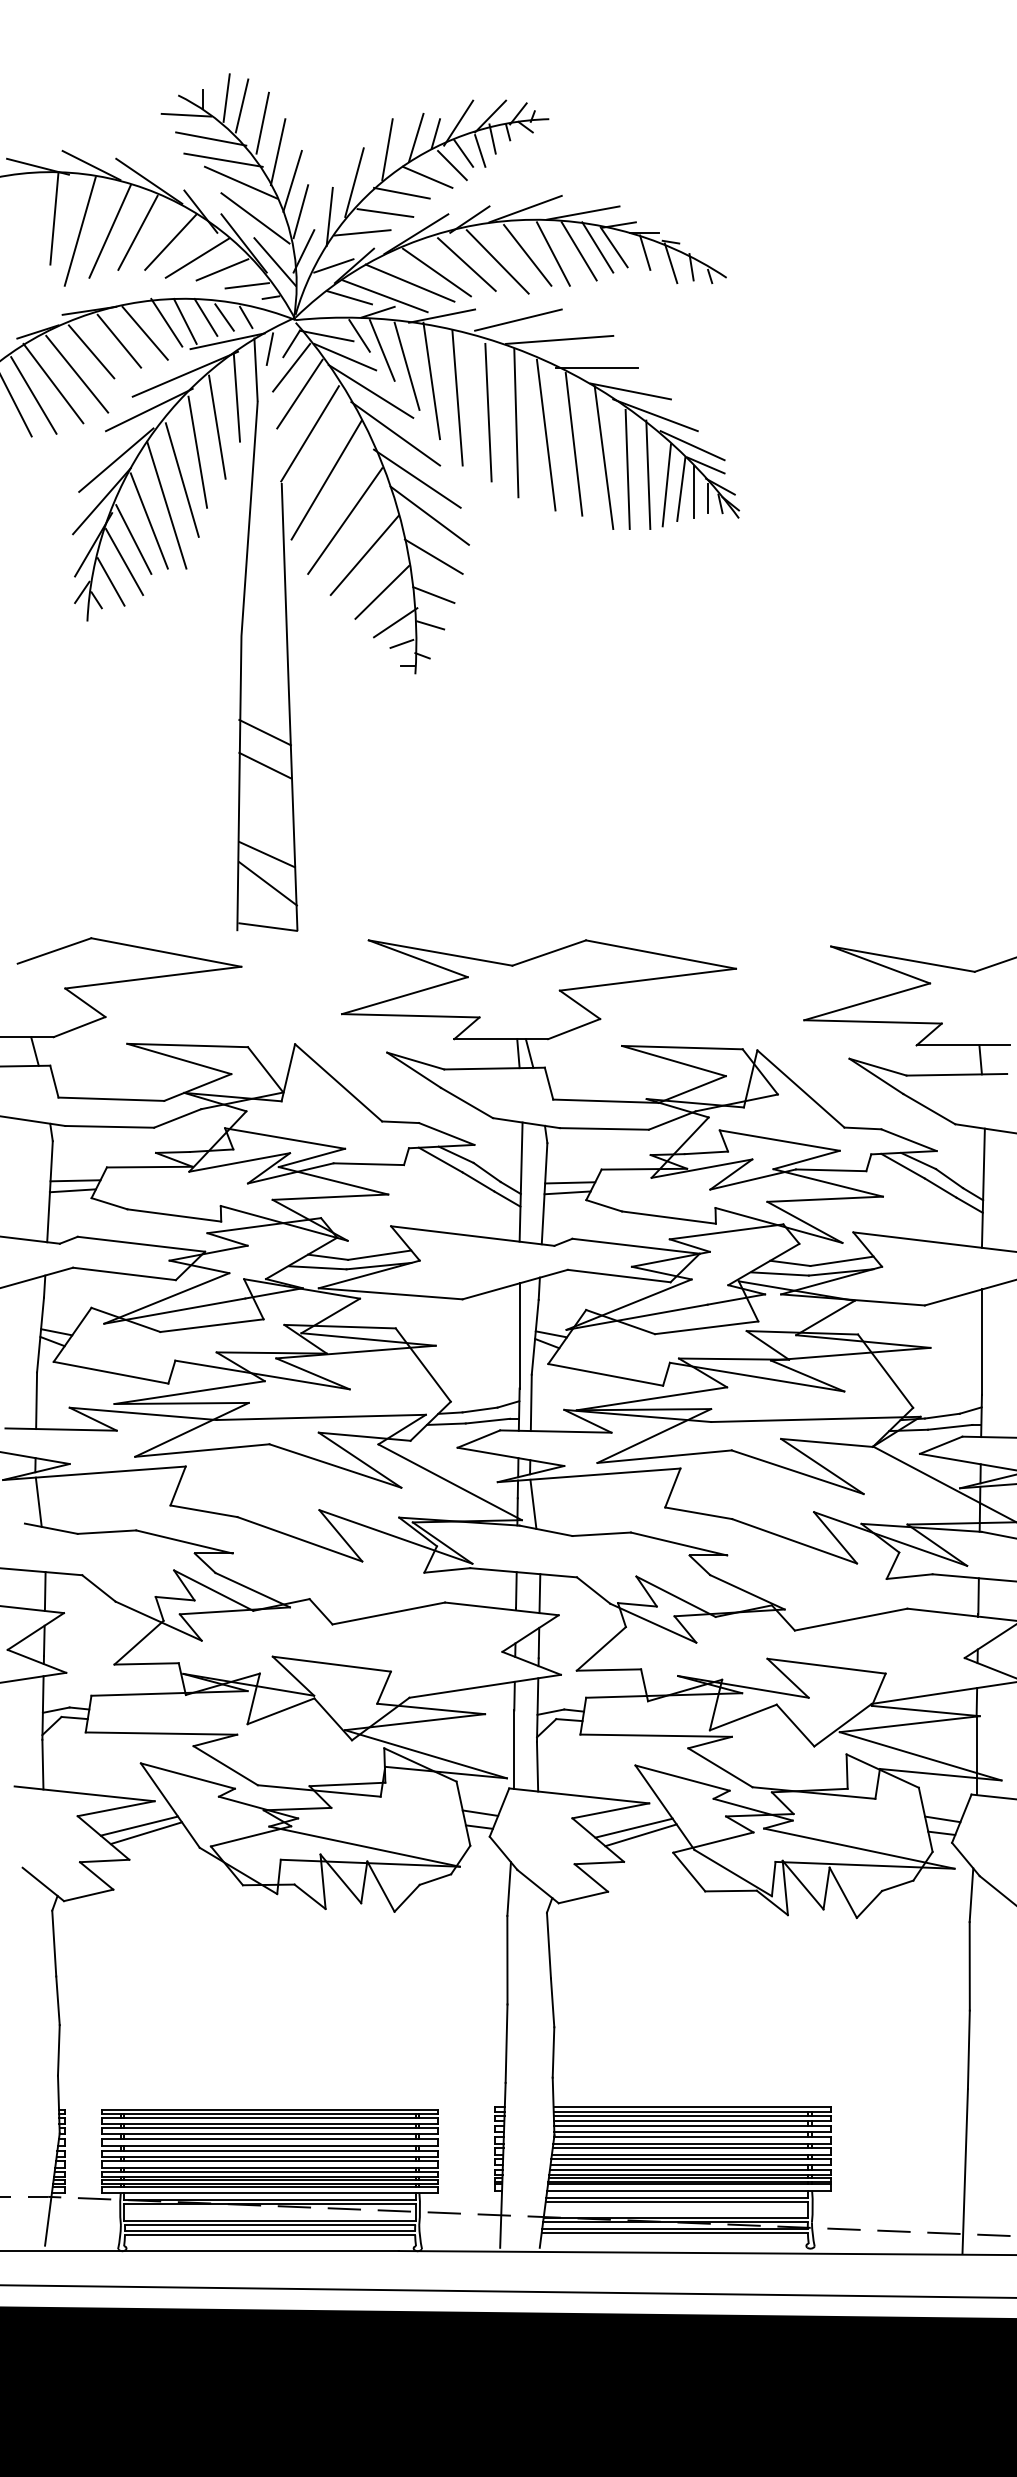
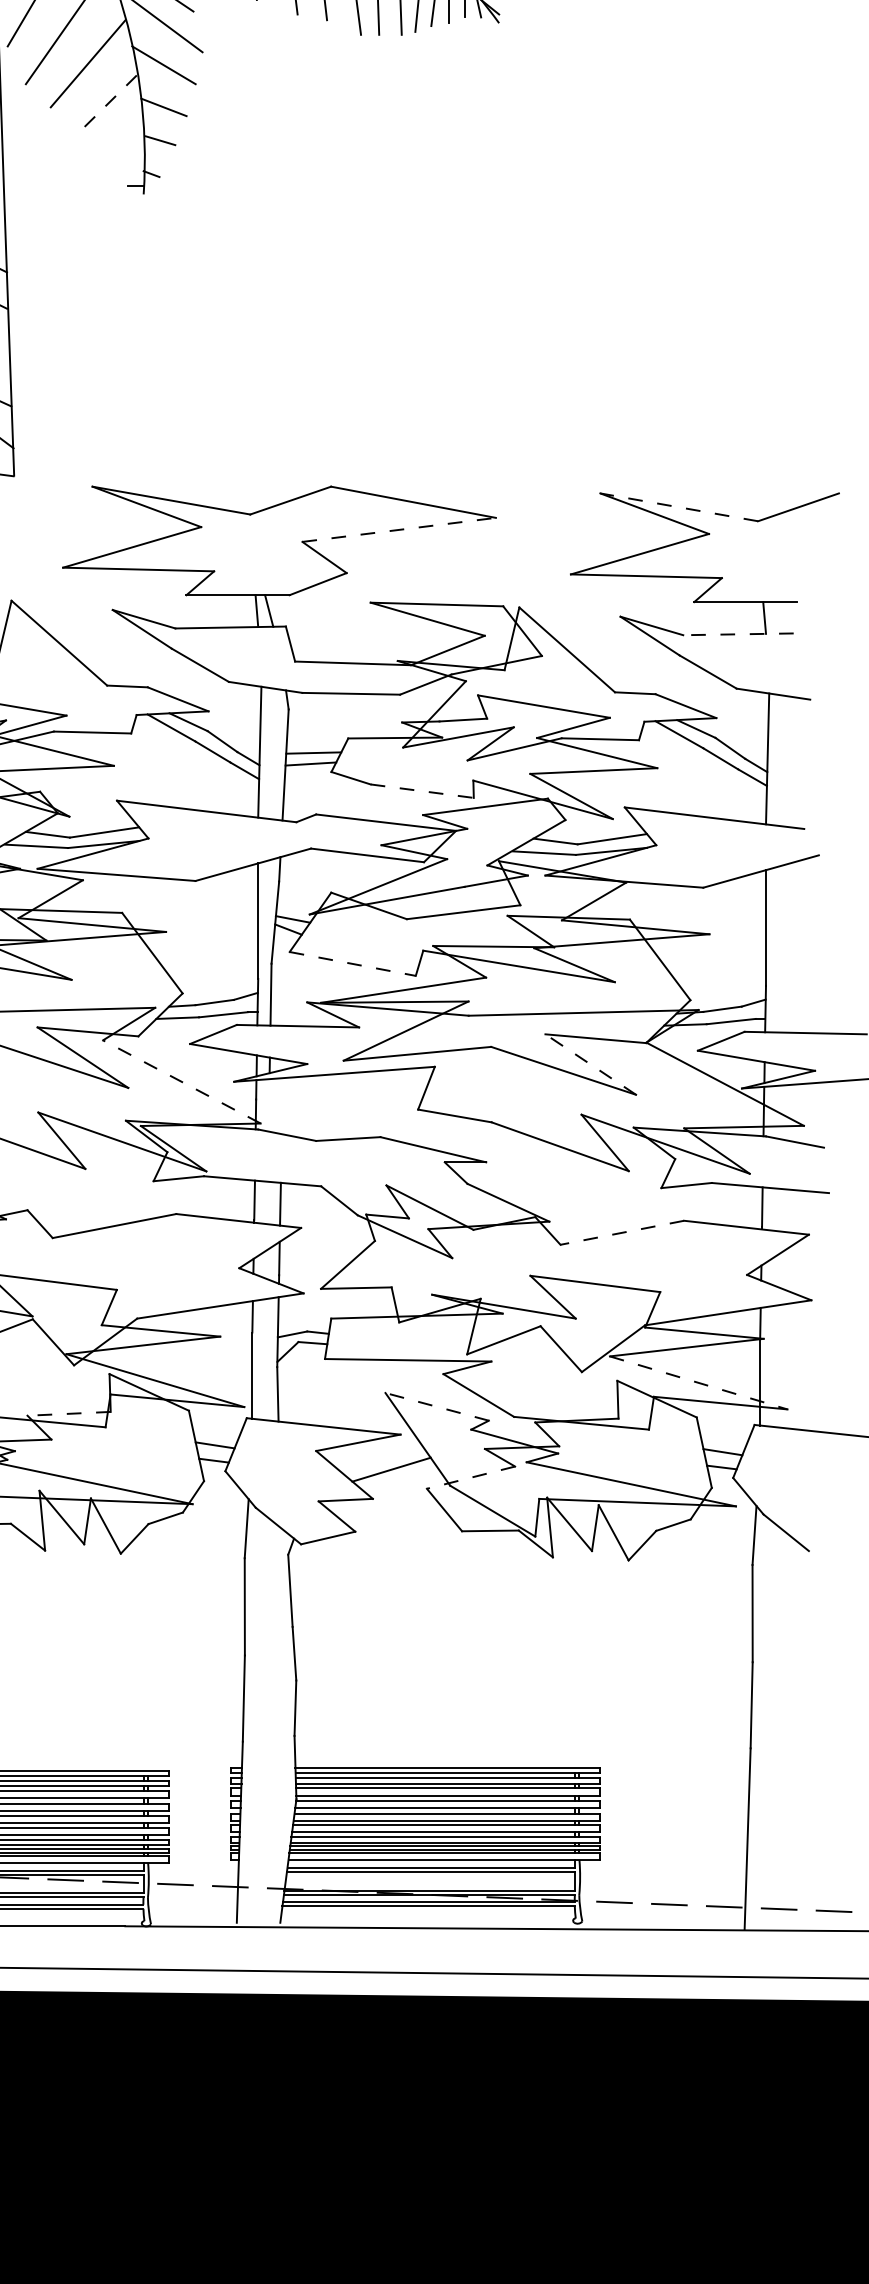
line: (382, 592) -> (107, 104), solid -> dashed
line: (395, 622) -> (121, 137), removed
line: (401, 643) -> (128, 160), removed
line: (902, 959) -> (678, 507), solid -> dashed
line: (647, 979) -> (398, 529), solid -> dashed
line: (956, 1074) -> (738, 634), solid -> dashed
line: (669, 1217) -> (422, 791), solid -> dashed
line: (606, 1374) -> (353, 963), solid -> dashed
line: (822, 1466) -> (590, 1064), solid -> dashed
line: (449, 1482) -> (181, 1082), solid -> dashed
line: (533, 1503) -> (273, 1105), removed
line: (850, 1619) -> (621, 1232), solid -> dashed
line: (921, 1756) -> (699, 1383), solid -> dashed
line: (682, 1778) -> (437, 1407), solid -> dashed
line: (347, 1784) -> (69, 1413), solid -> dashed
line: (633, 1827) -> (383, 1461), removed
line: (712, 1842) -> (470, 1477), solid -> dashed

